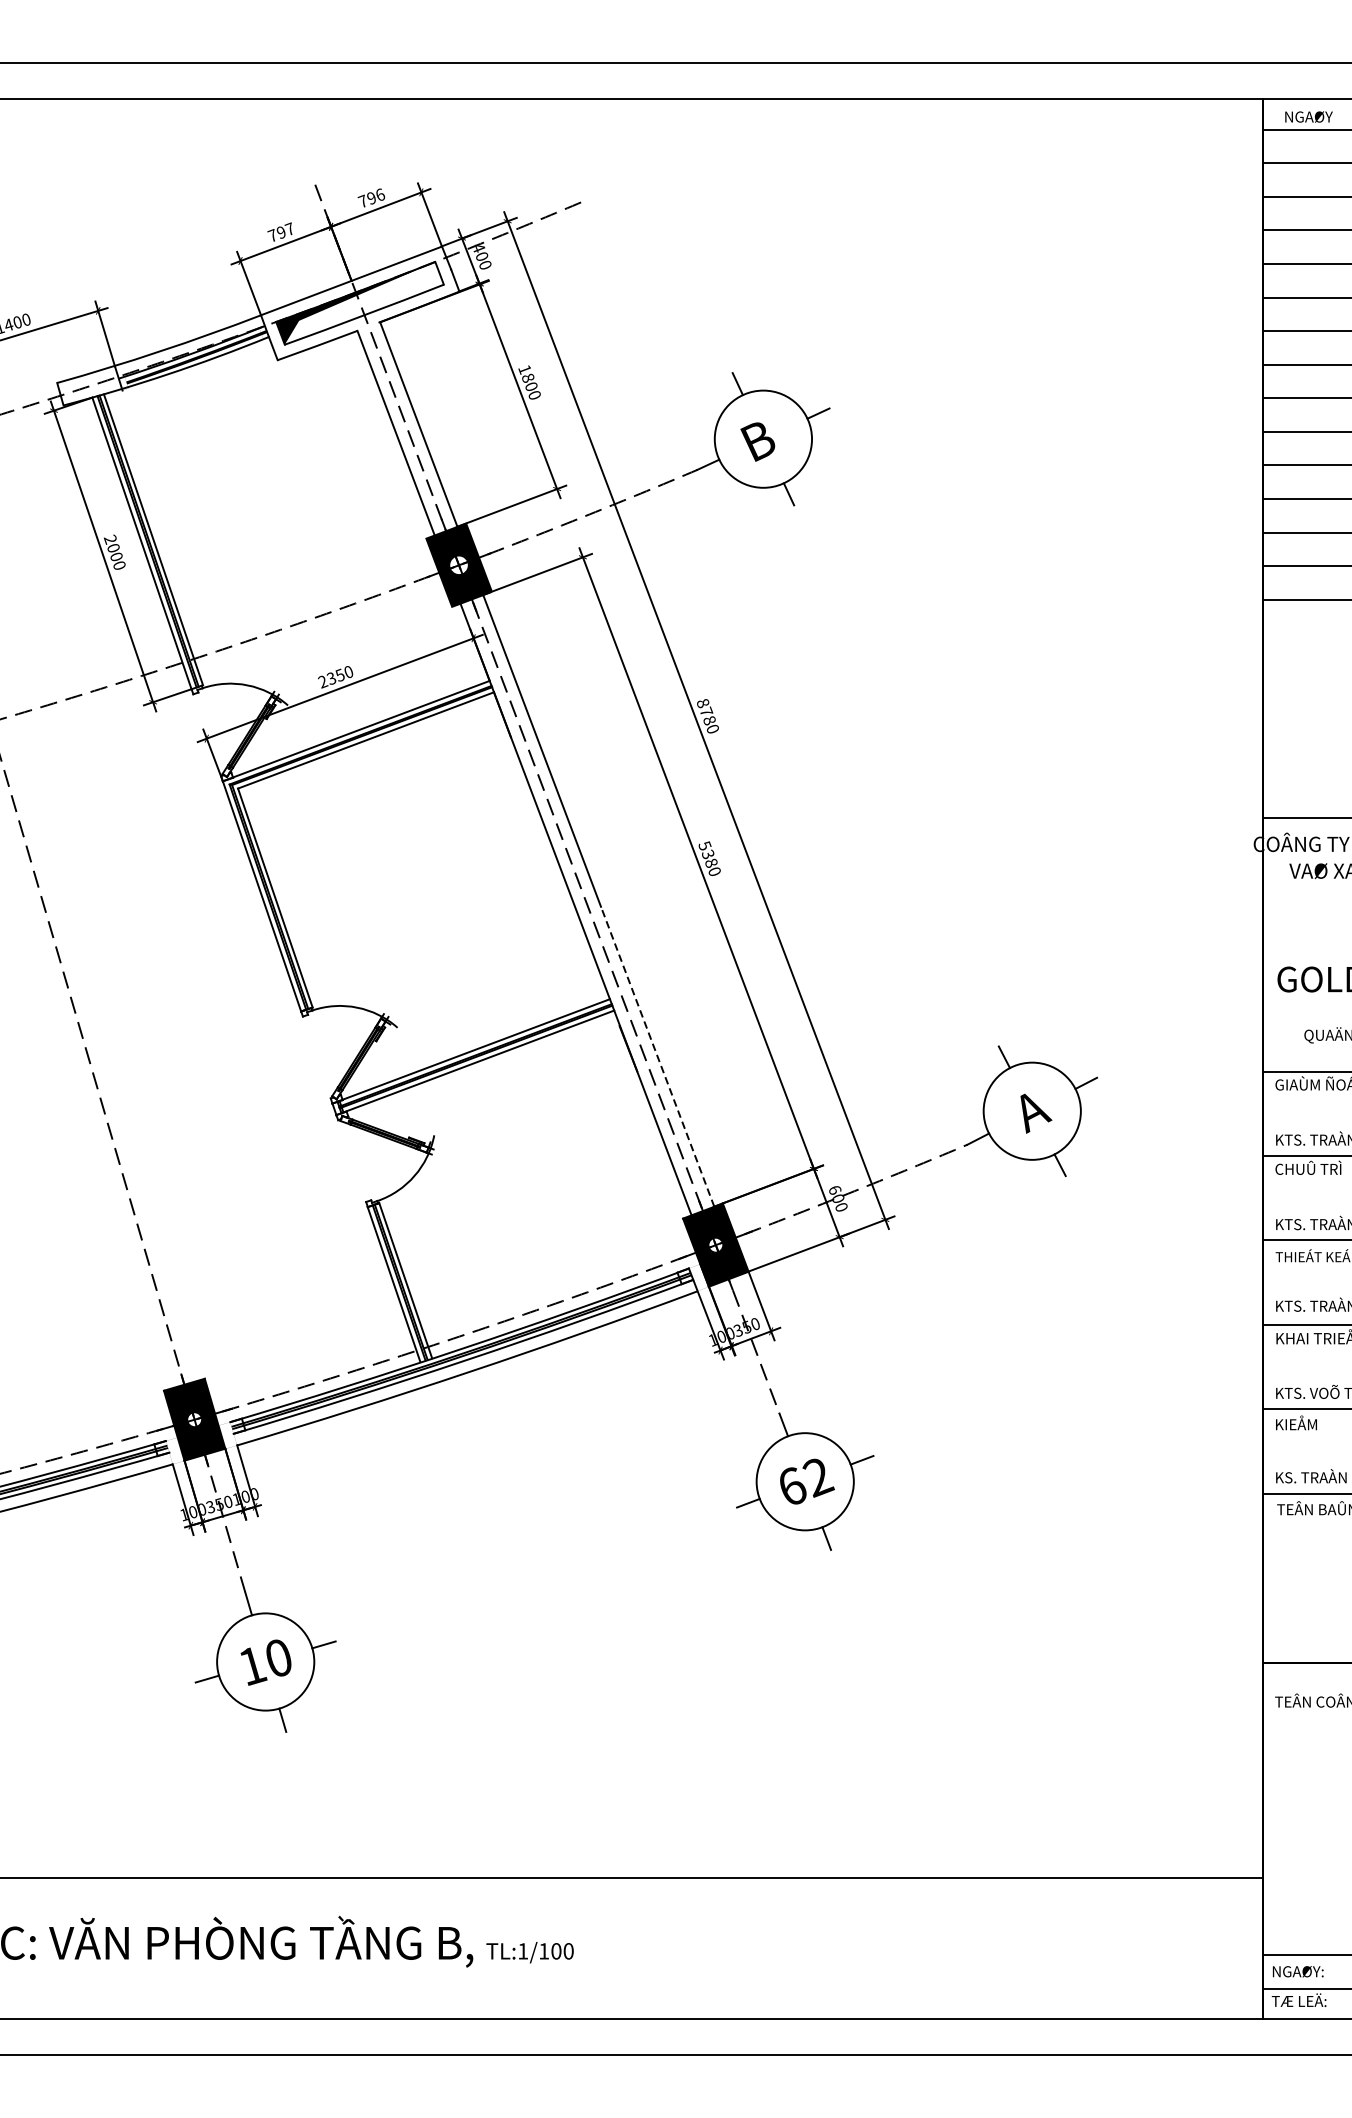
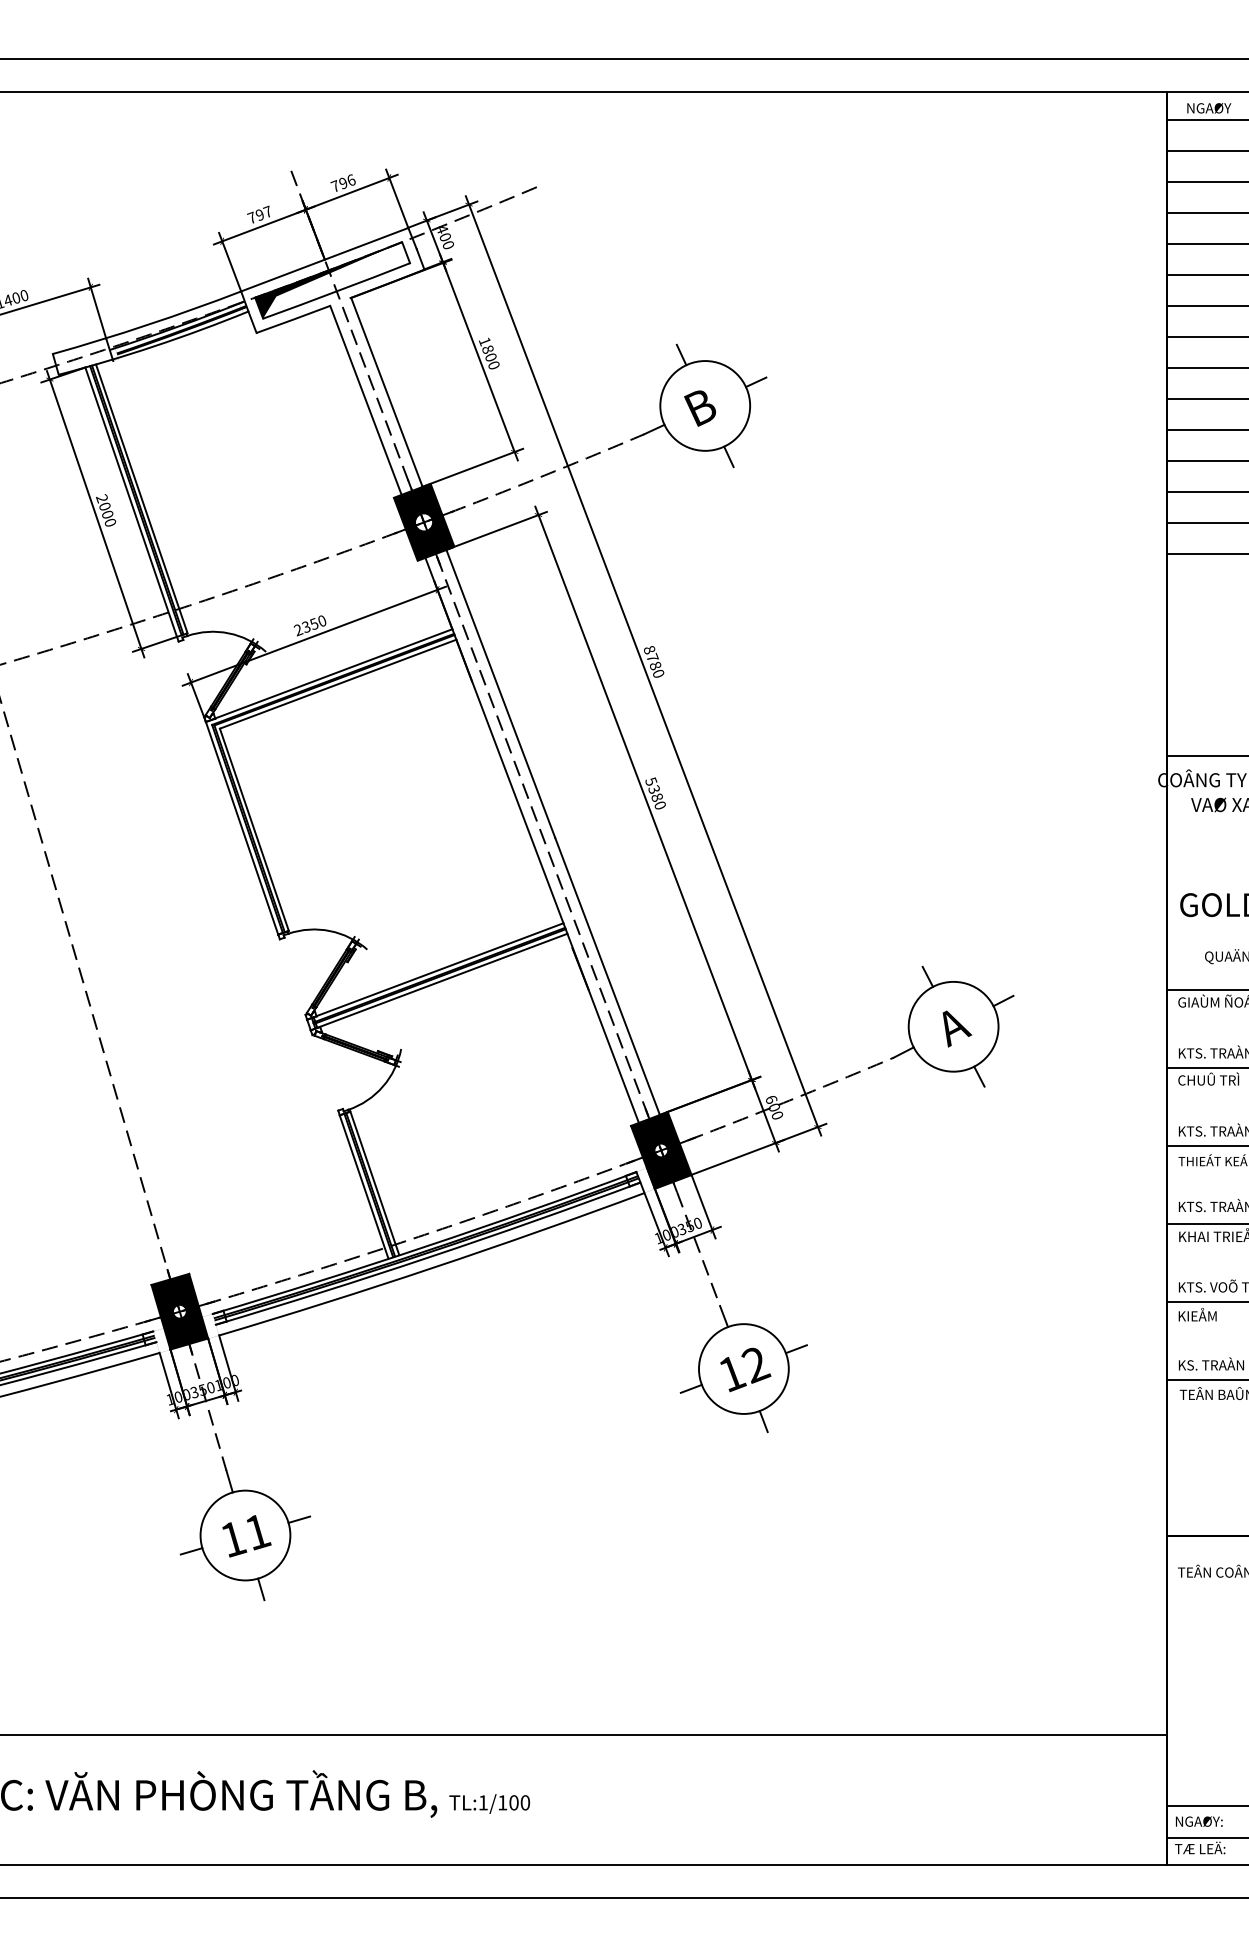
line: (657, 1056) -> (607, 976), dashed -> solid
text: (793, 1486) -> (733, 1373), 62 -> 12
text: (279, 1658) -> (258, 1532), 10 -> 11

